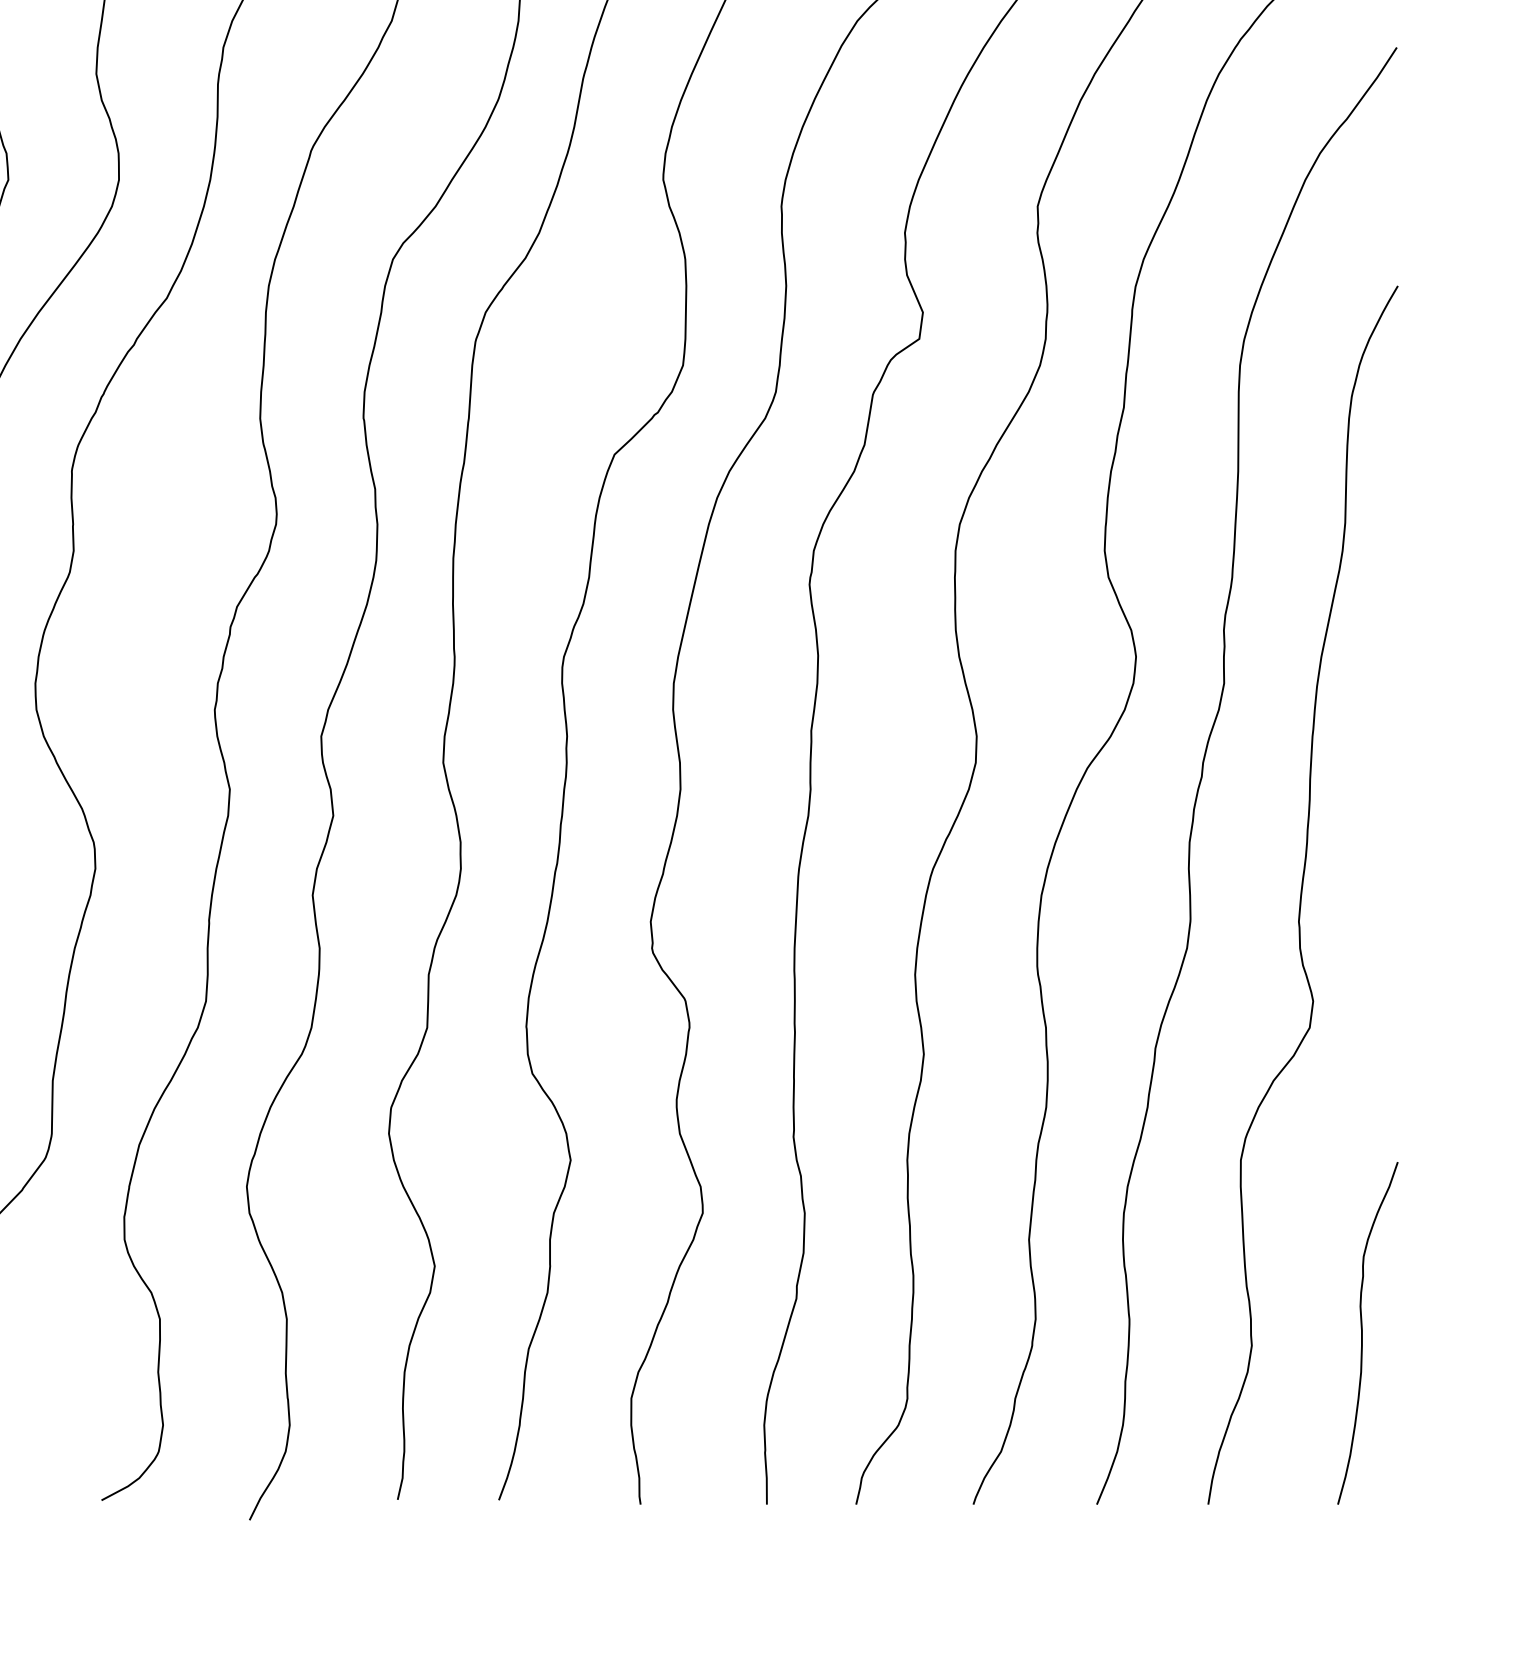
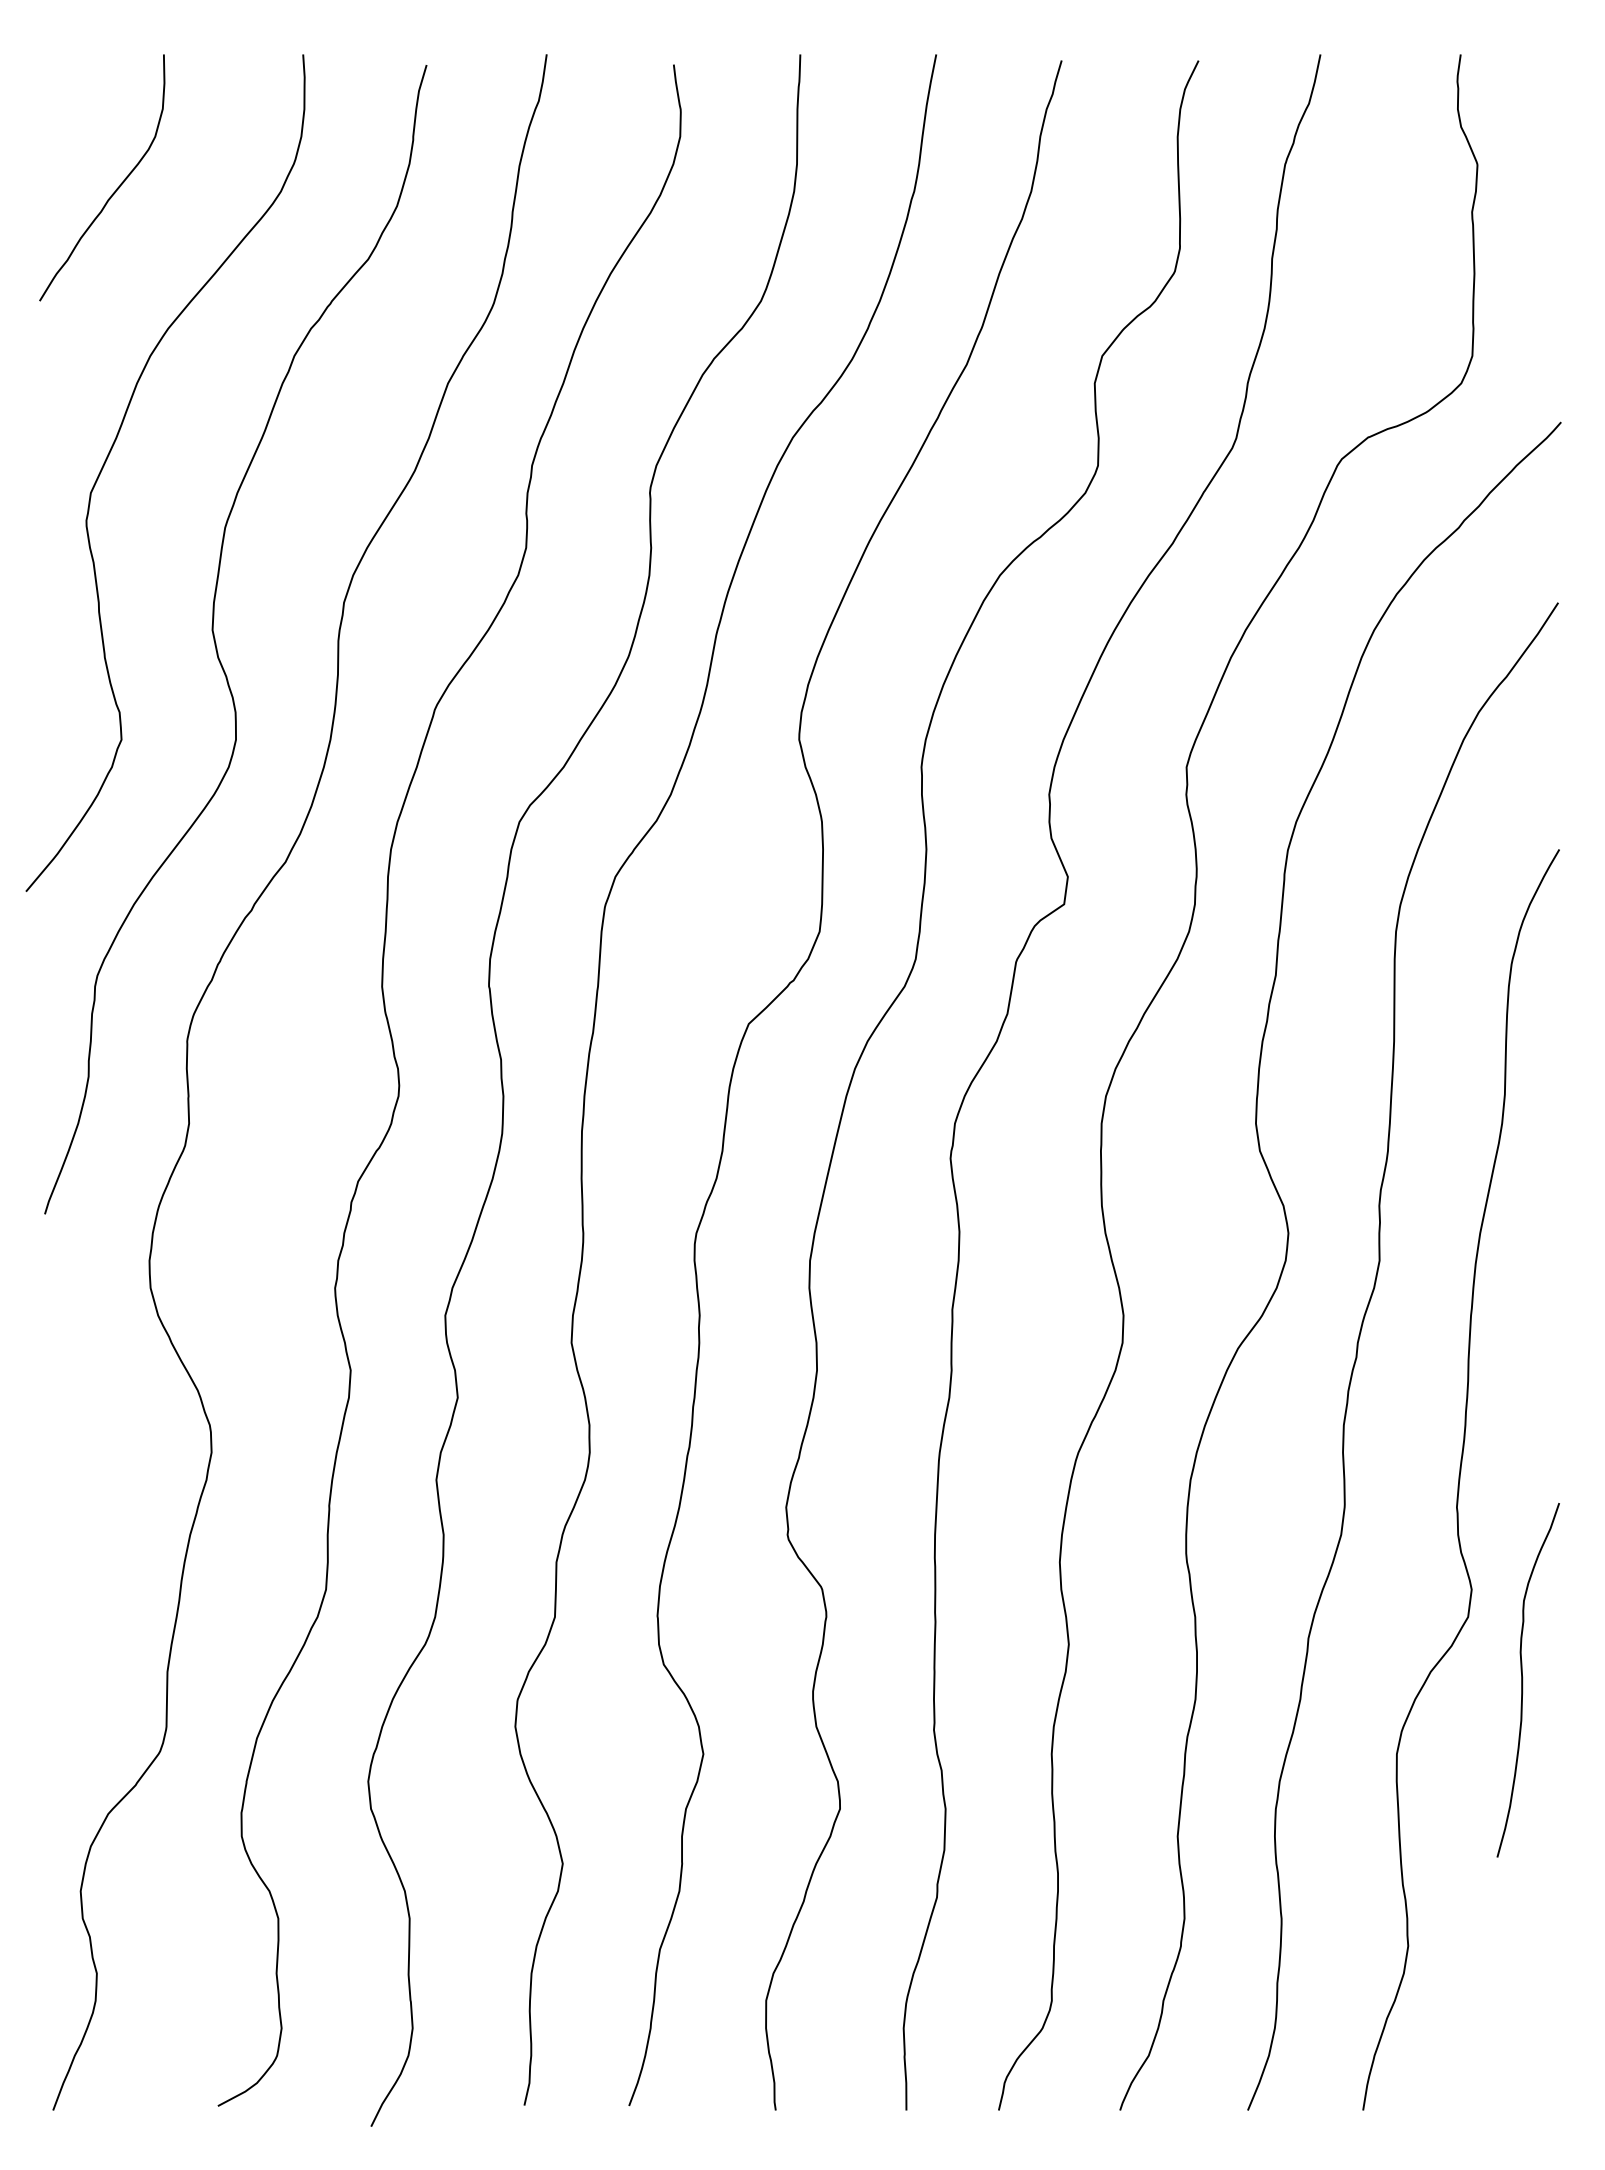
curve: (1363, 1333) -> (1523, 1680), moved

